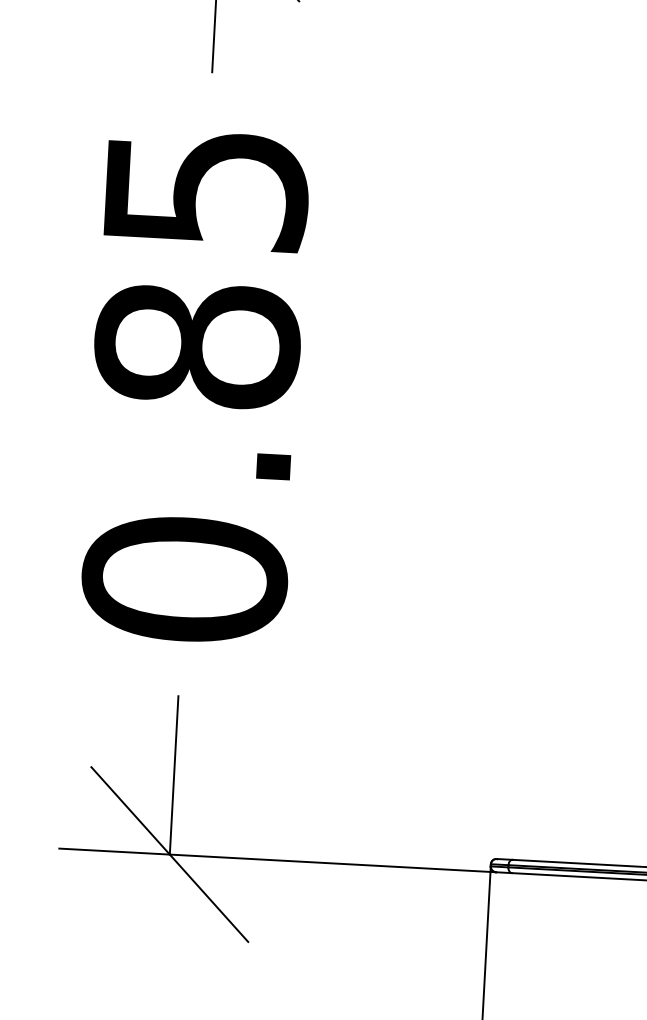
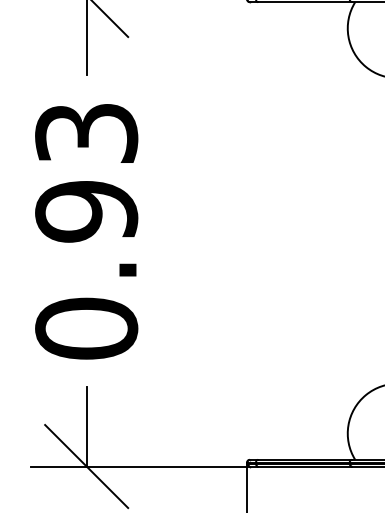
text: (201, 269) -> (86, 173), 0.85 -> 0.93

